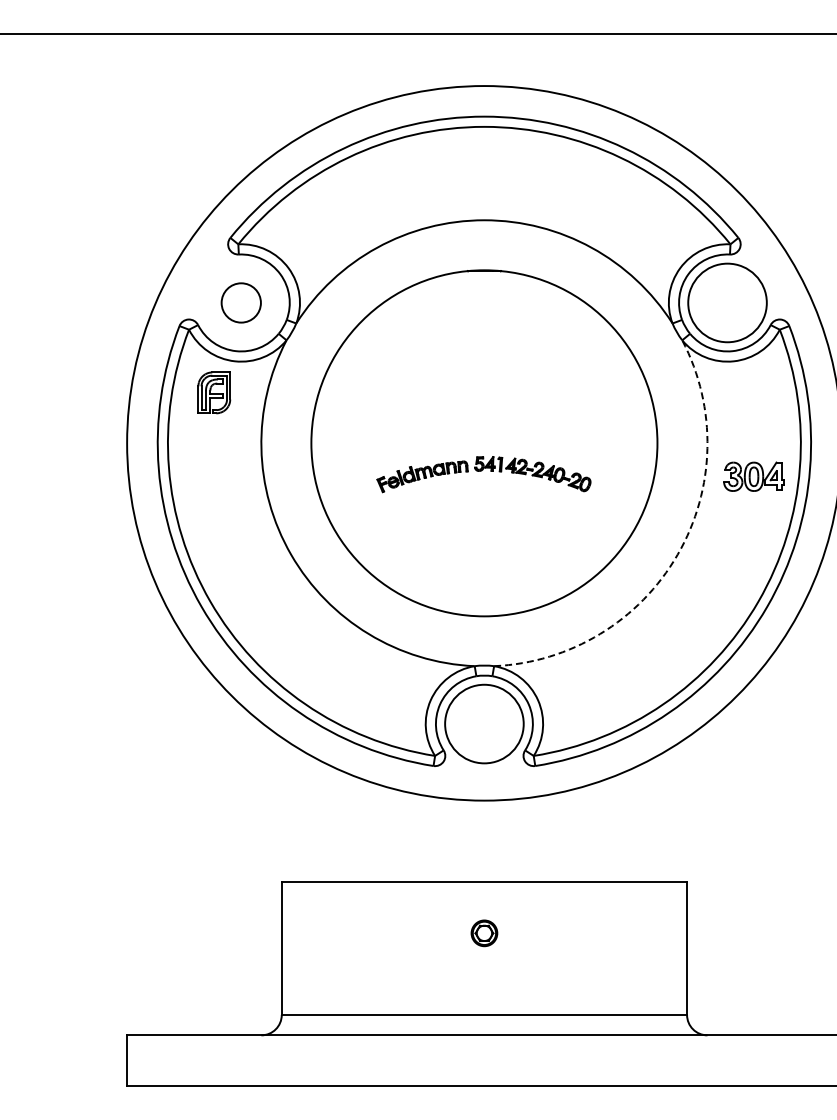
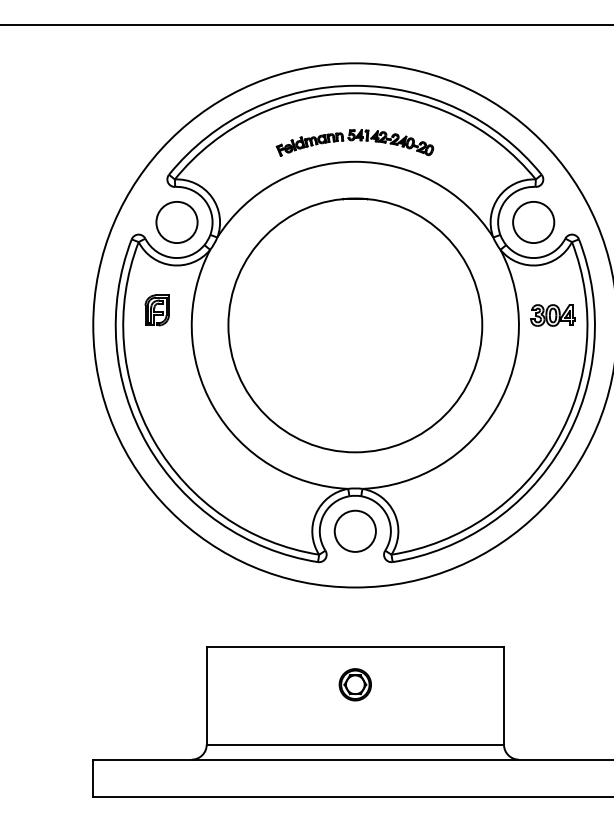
circle: (241, 302) -> (177, 222), size x1.43
circle: (727, 302) -> (533, 222), size x0.71
part: (214, 392) -> (157, 310), moved
part: (483, 474) -> (354, 142), moved
part: (753, 476) -> (552, 315), moved
arc: (677, 554) -> (496, 406), dashed -> solid
circle: (484, 724) -> (355, 531), size x0.71
part: (484, 933) -> (355, 684), size x1.67

